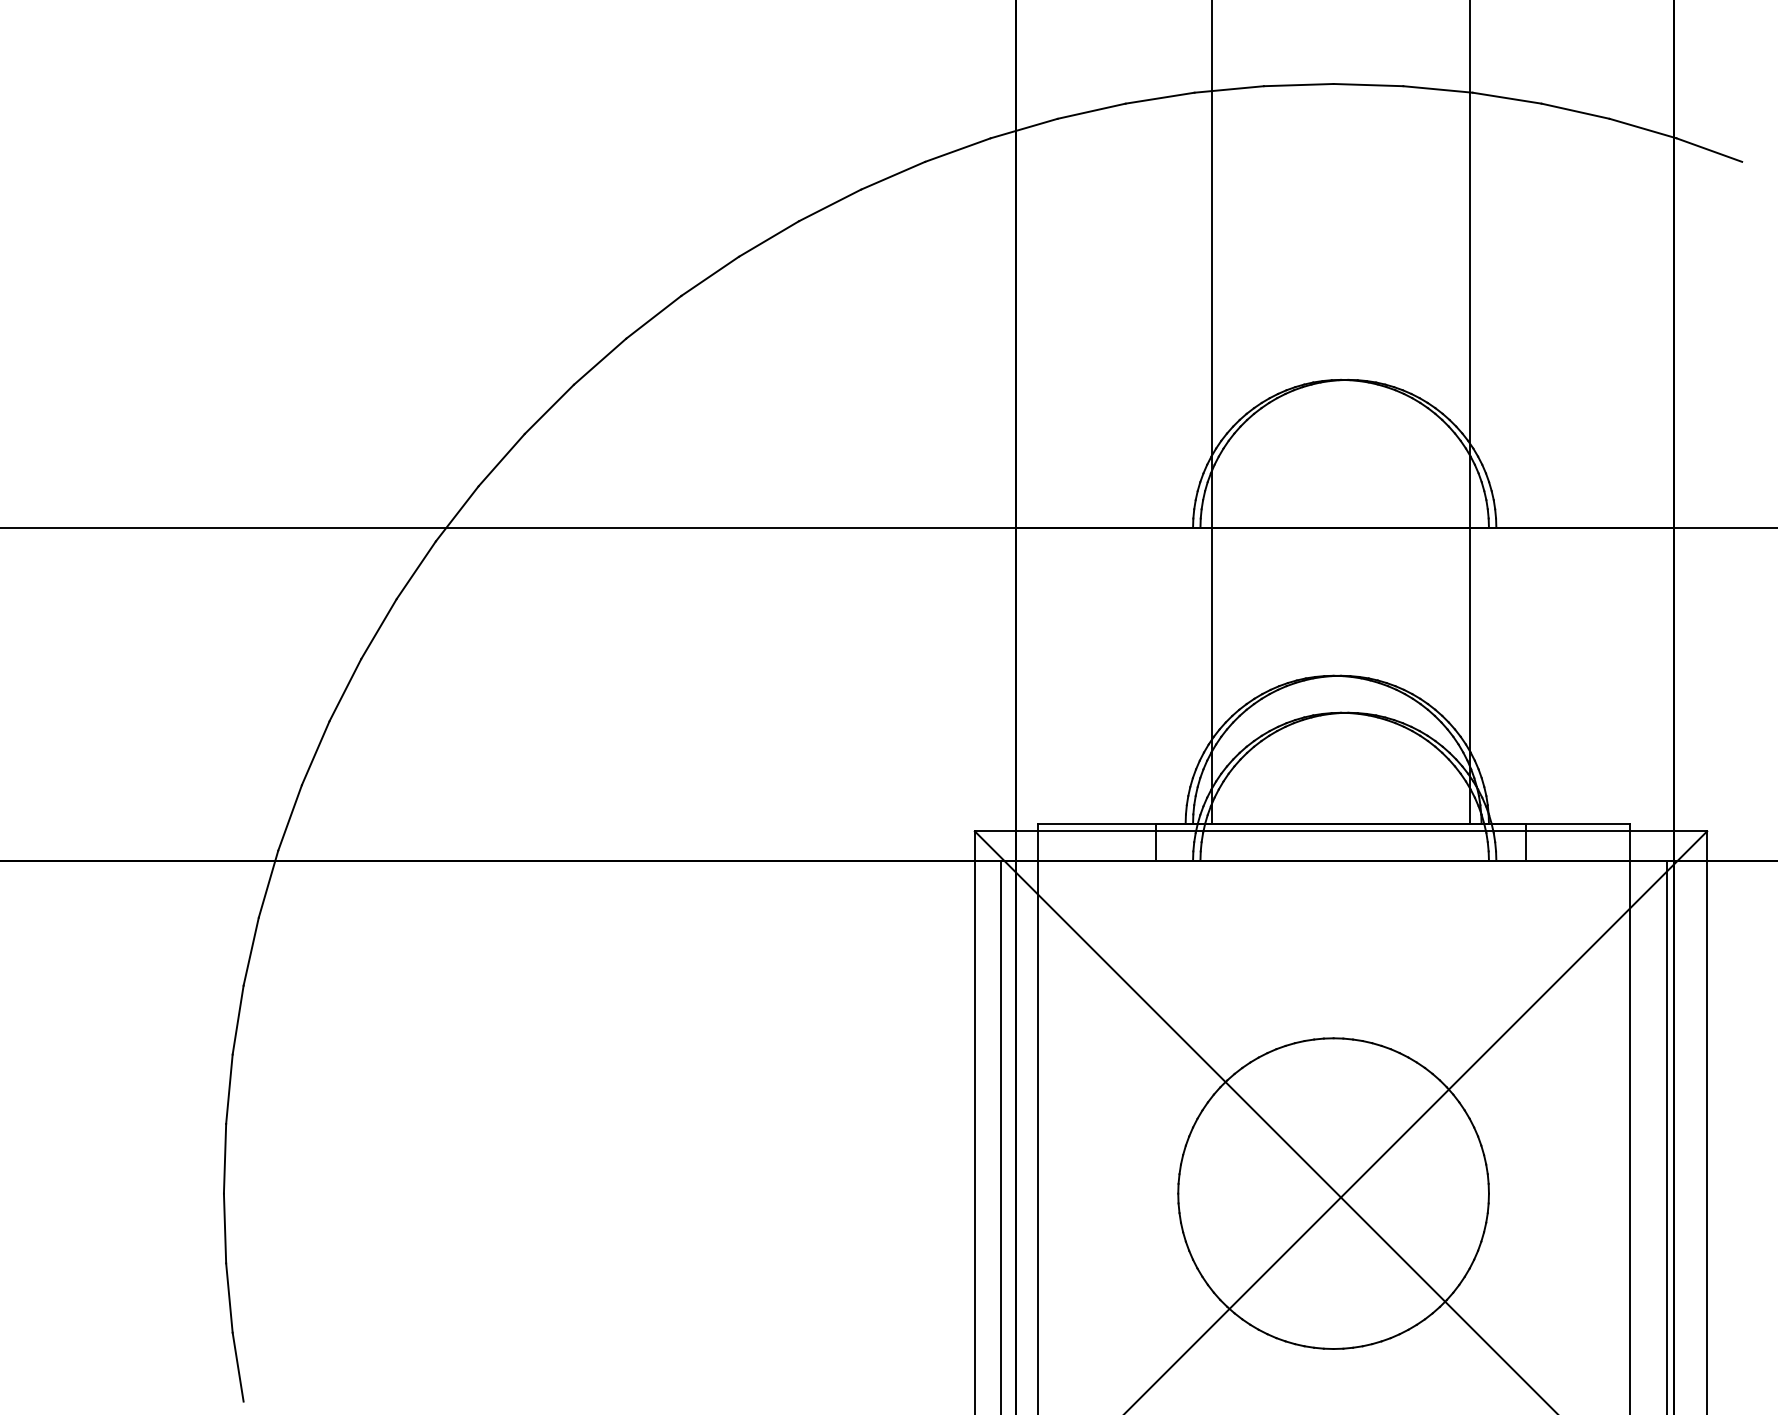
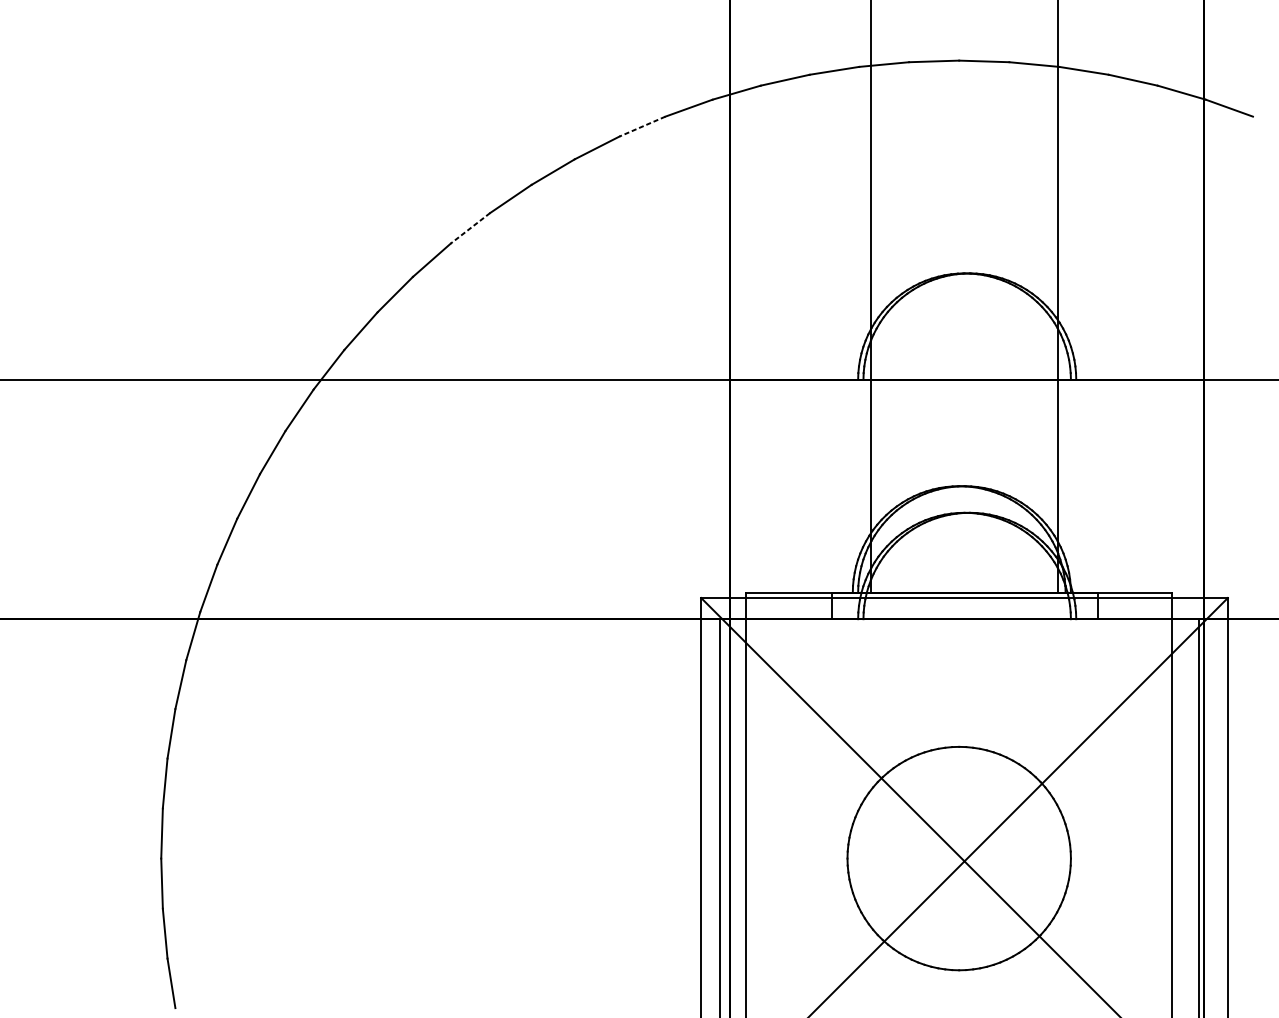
line: (893, 175) -> (642, 126), solid -> dashed
line: (653, 317) -> (470, 228), solid -> dashed

